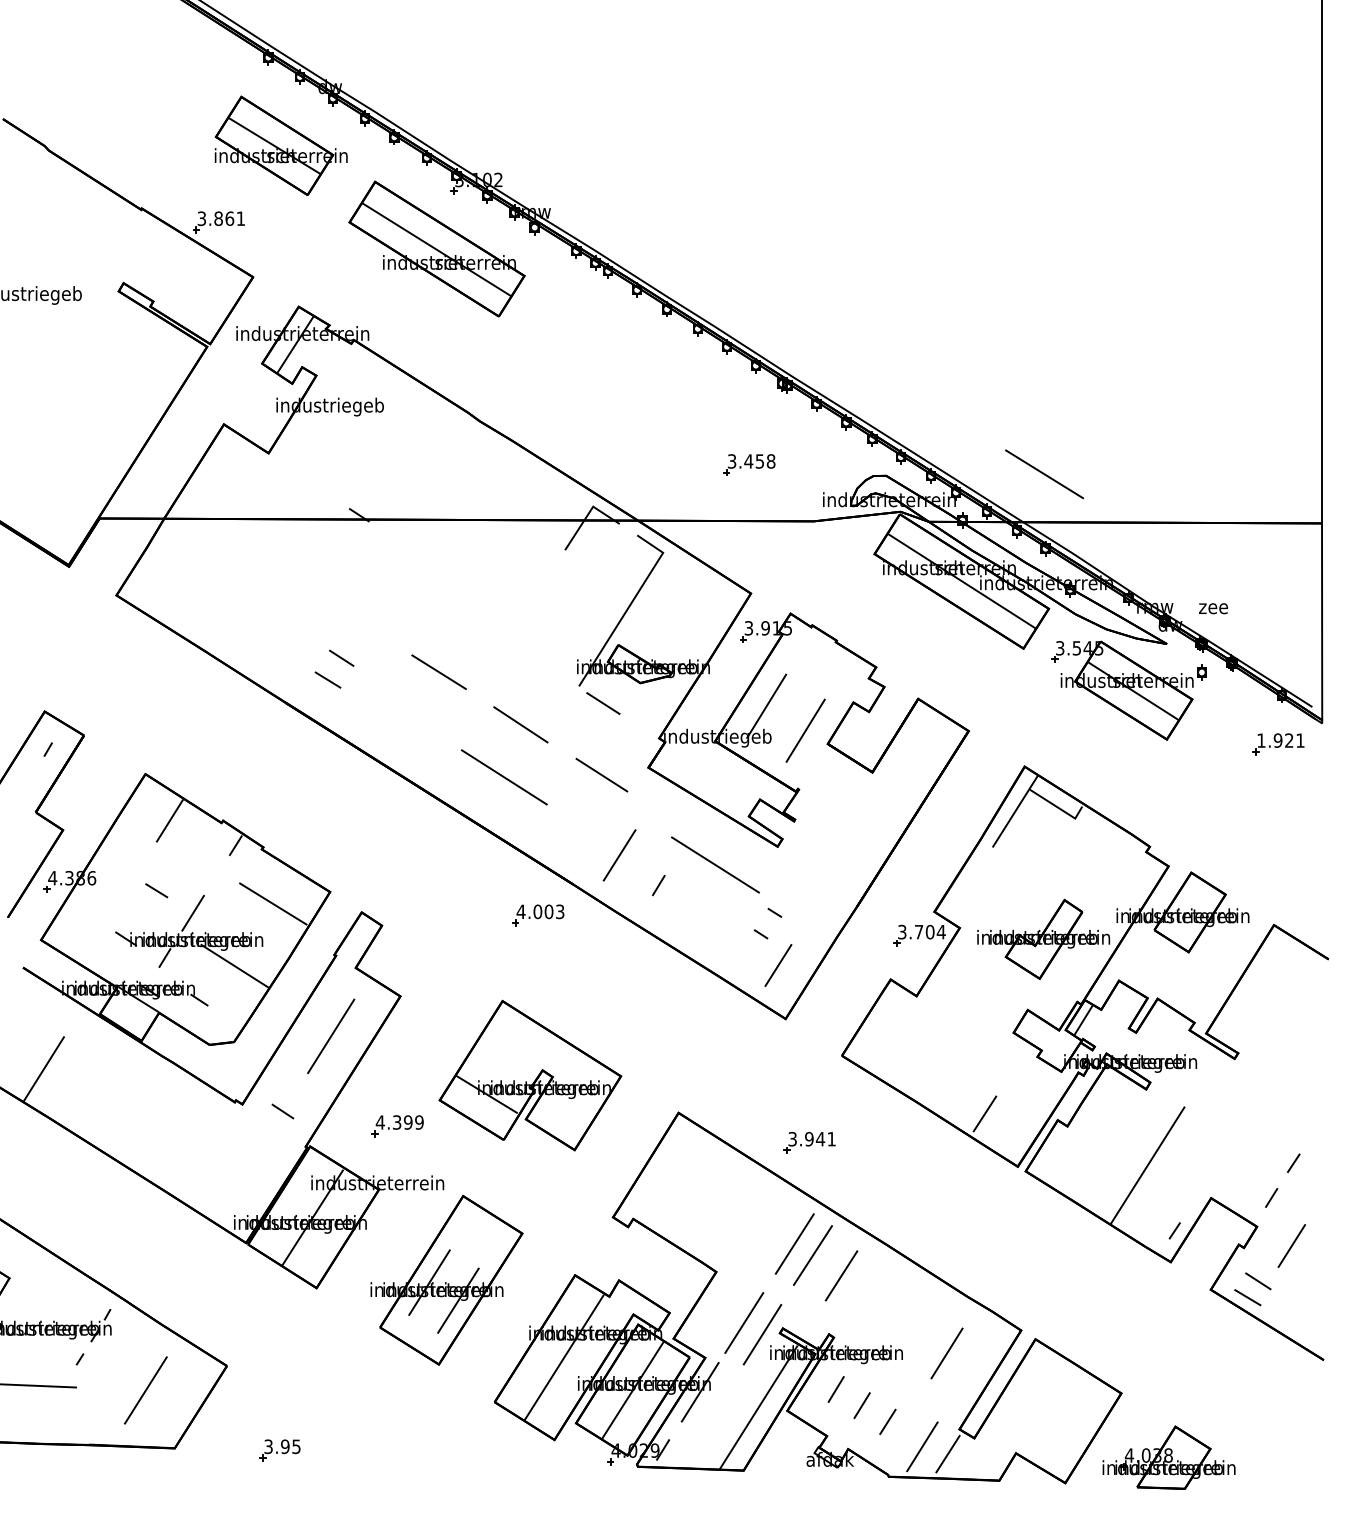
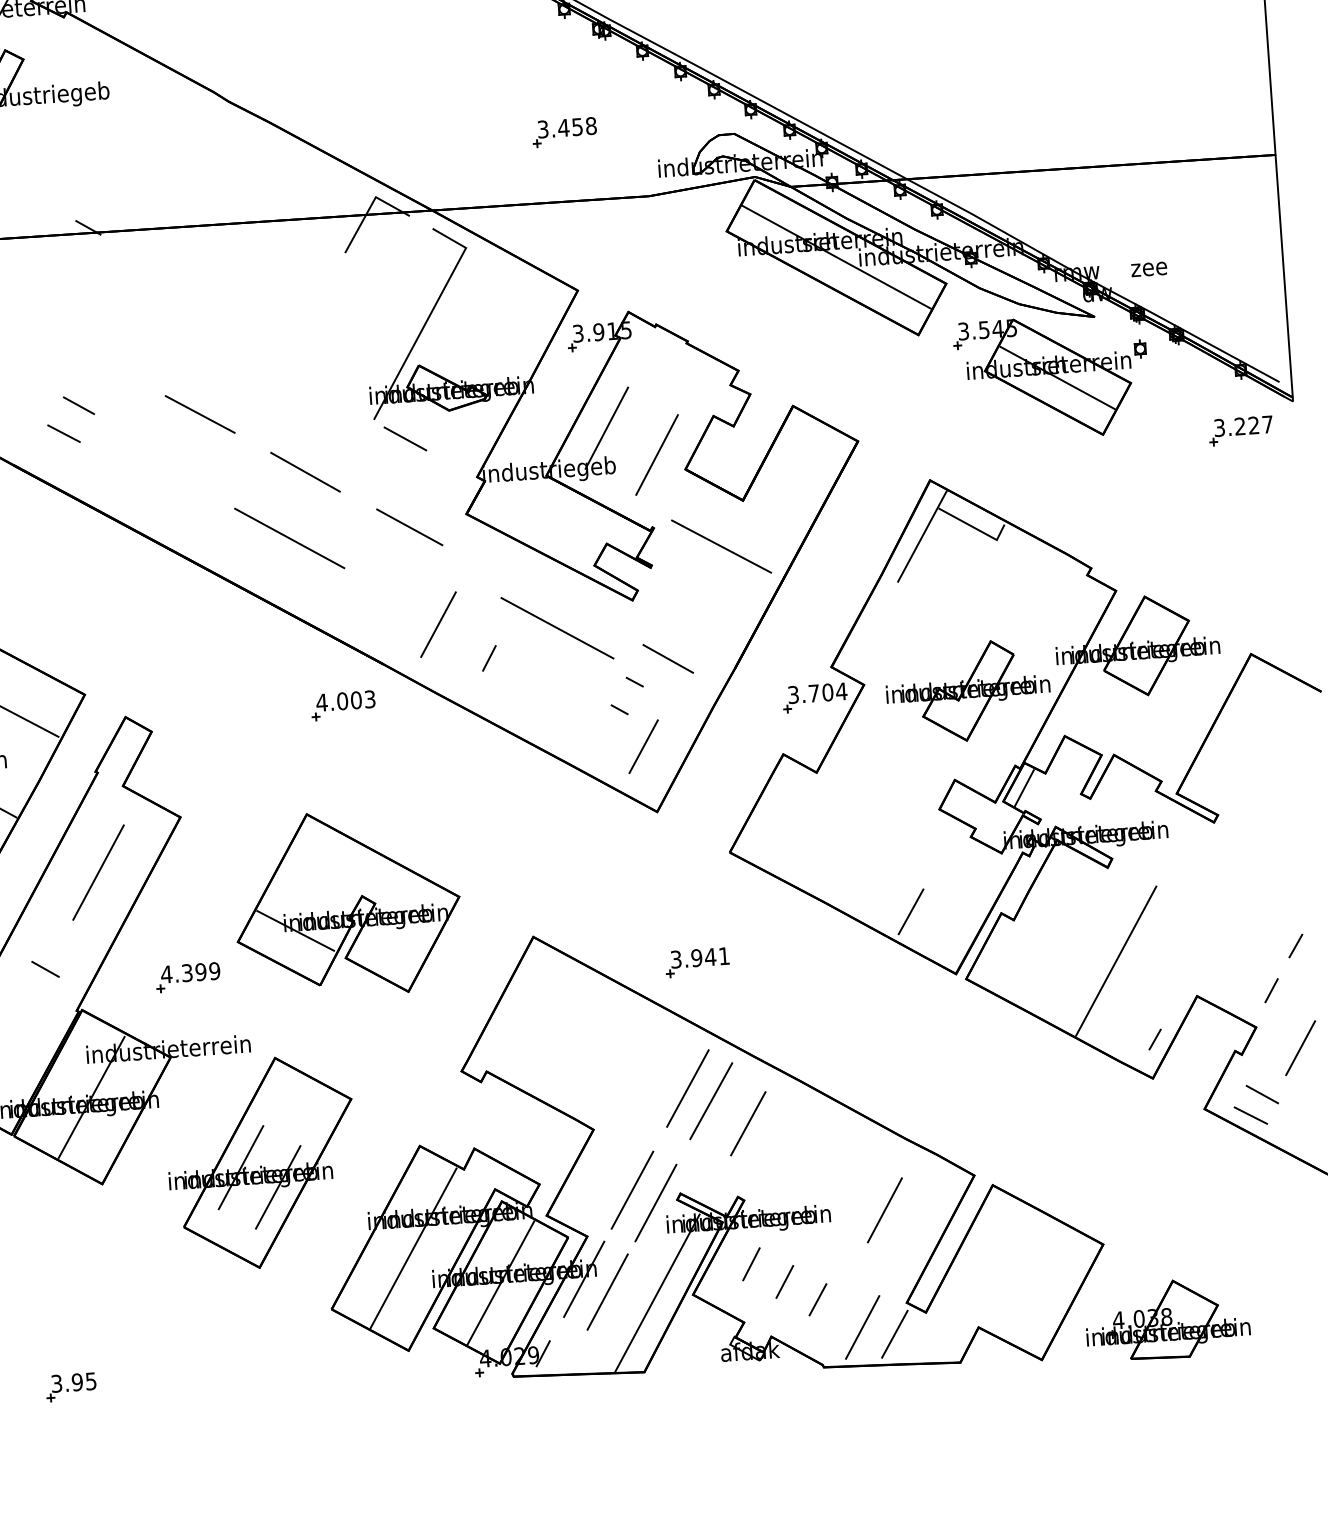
line: (1044, 474) -> (721, 546), moved
text: (1280, 740) -> (1243, 426), 1.921 -> 3.227
line: (803, 895) -> (668, 658), added
line: (718, 1403) -> (607, 1291), added

